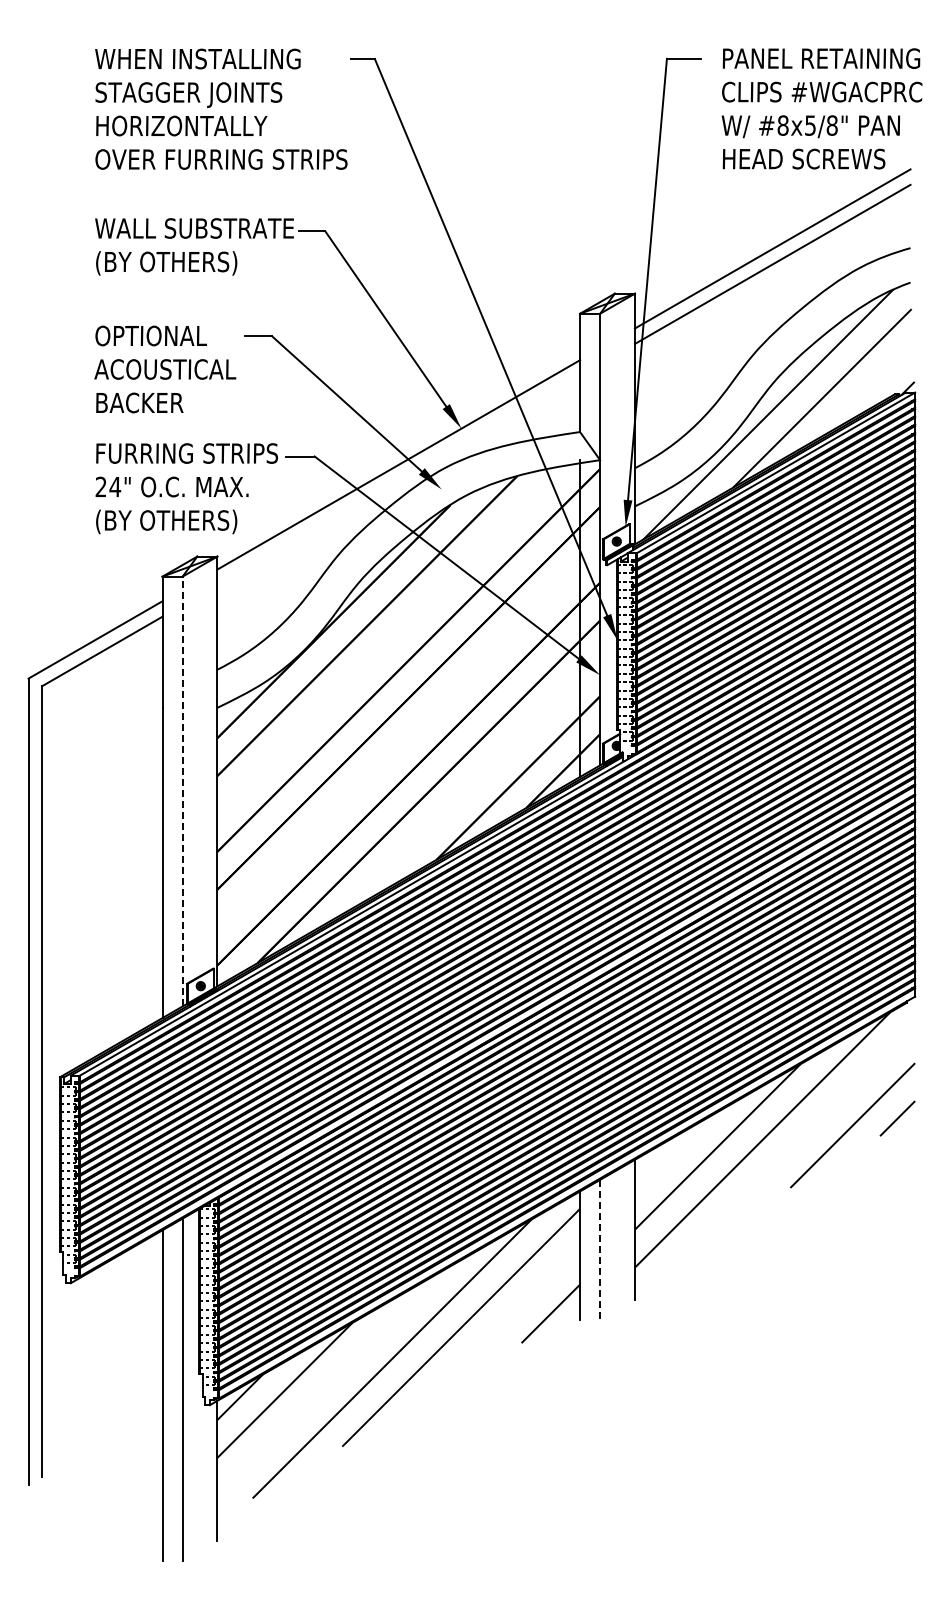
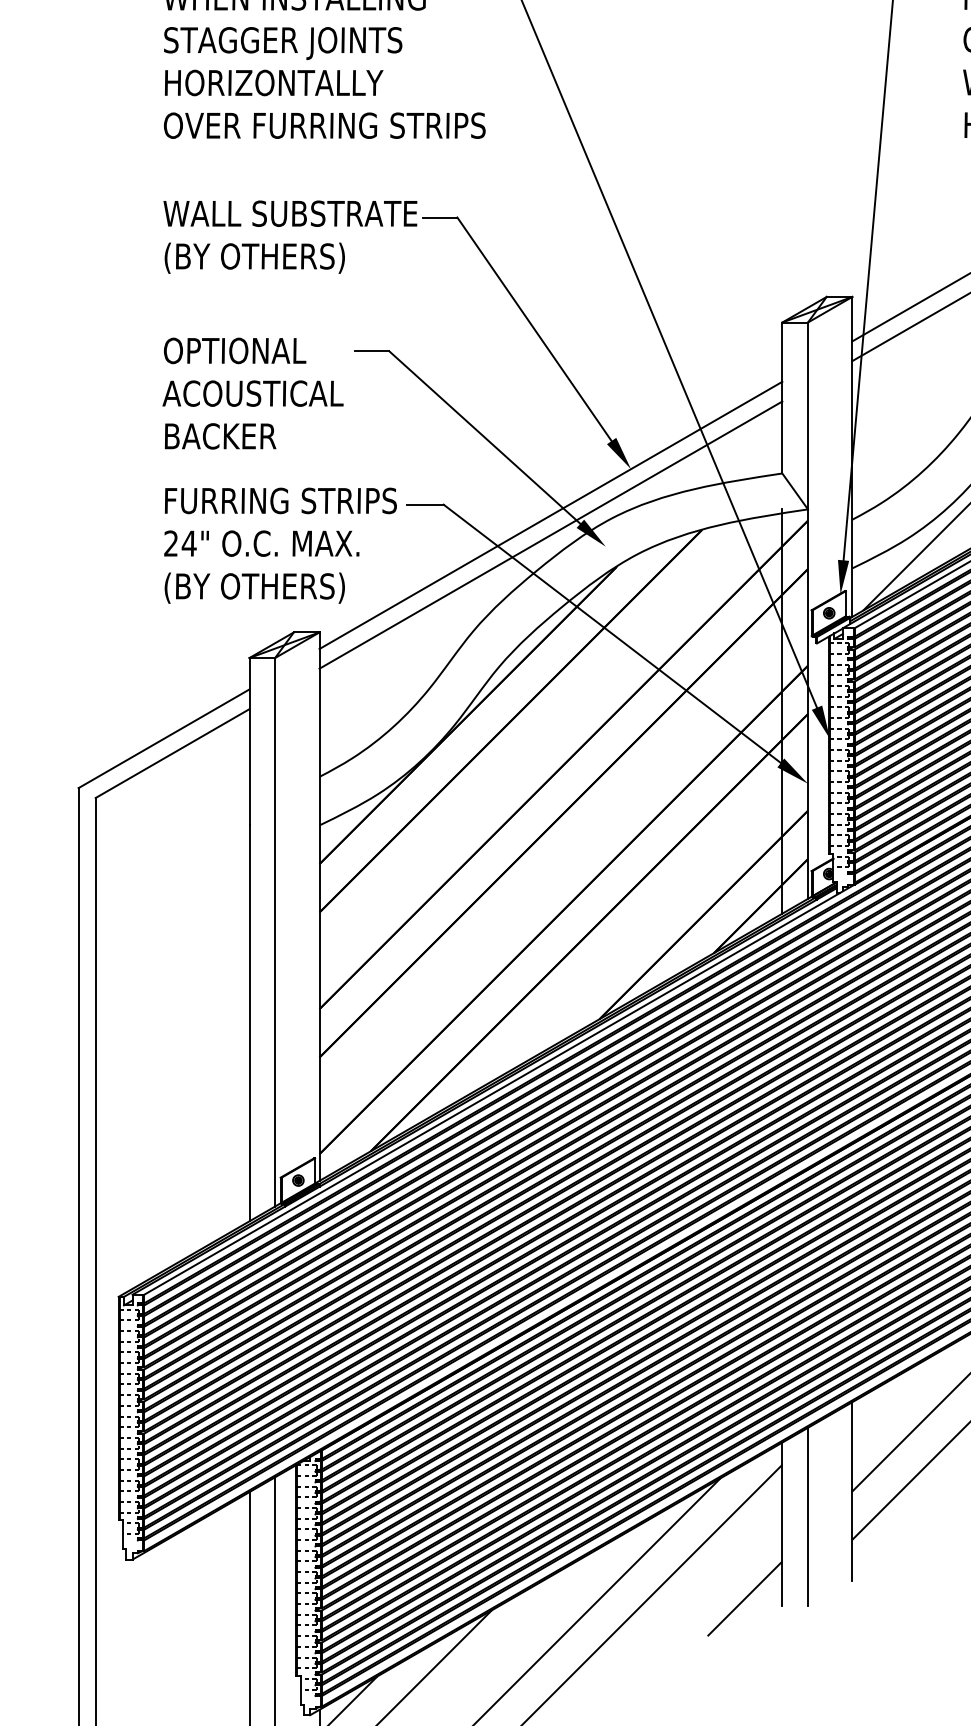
line: (398, 480) -> (550, 535), added
line: (182, 791) -> (275, 932), dashed -> solid
line: (600, 1249) -> (808, 1516), dashed -> solid

